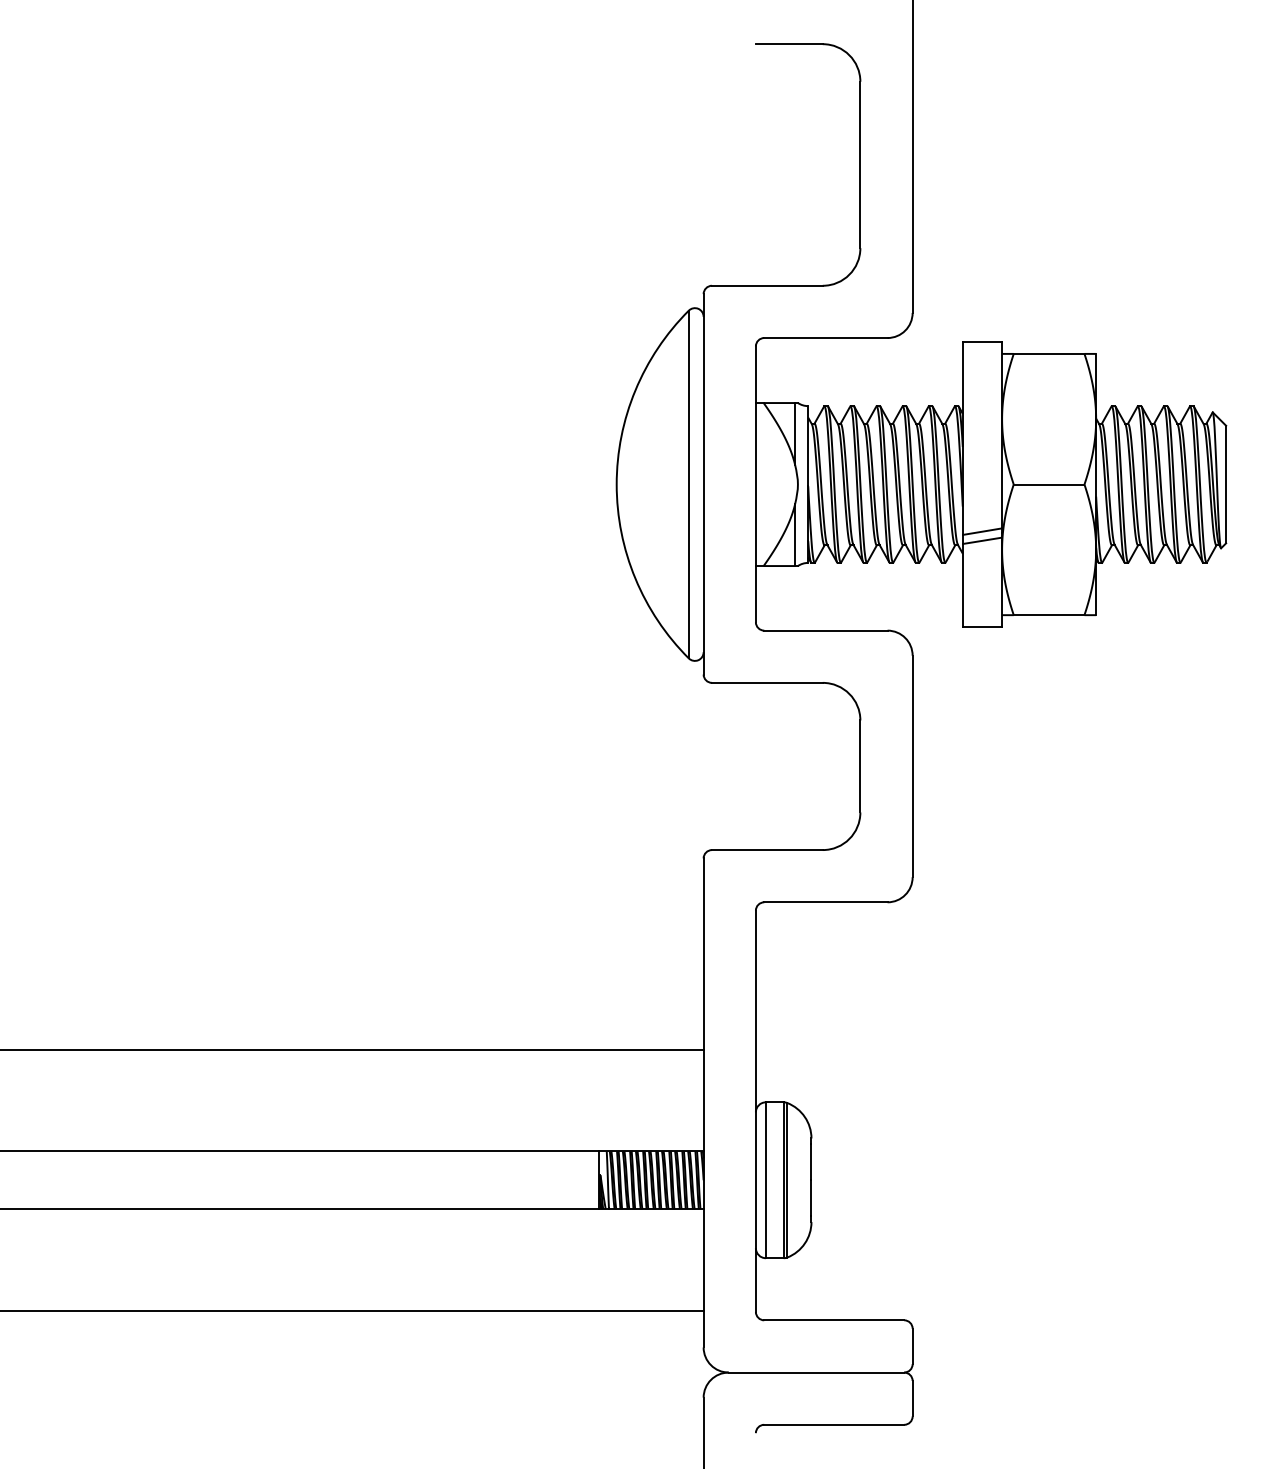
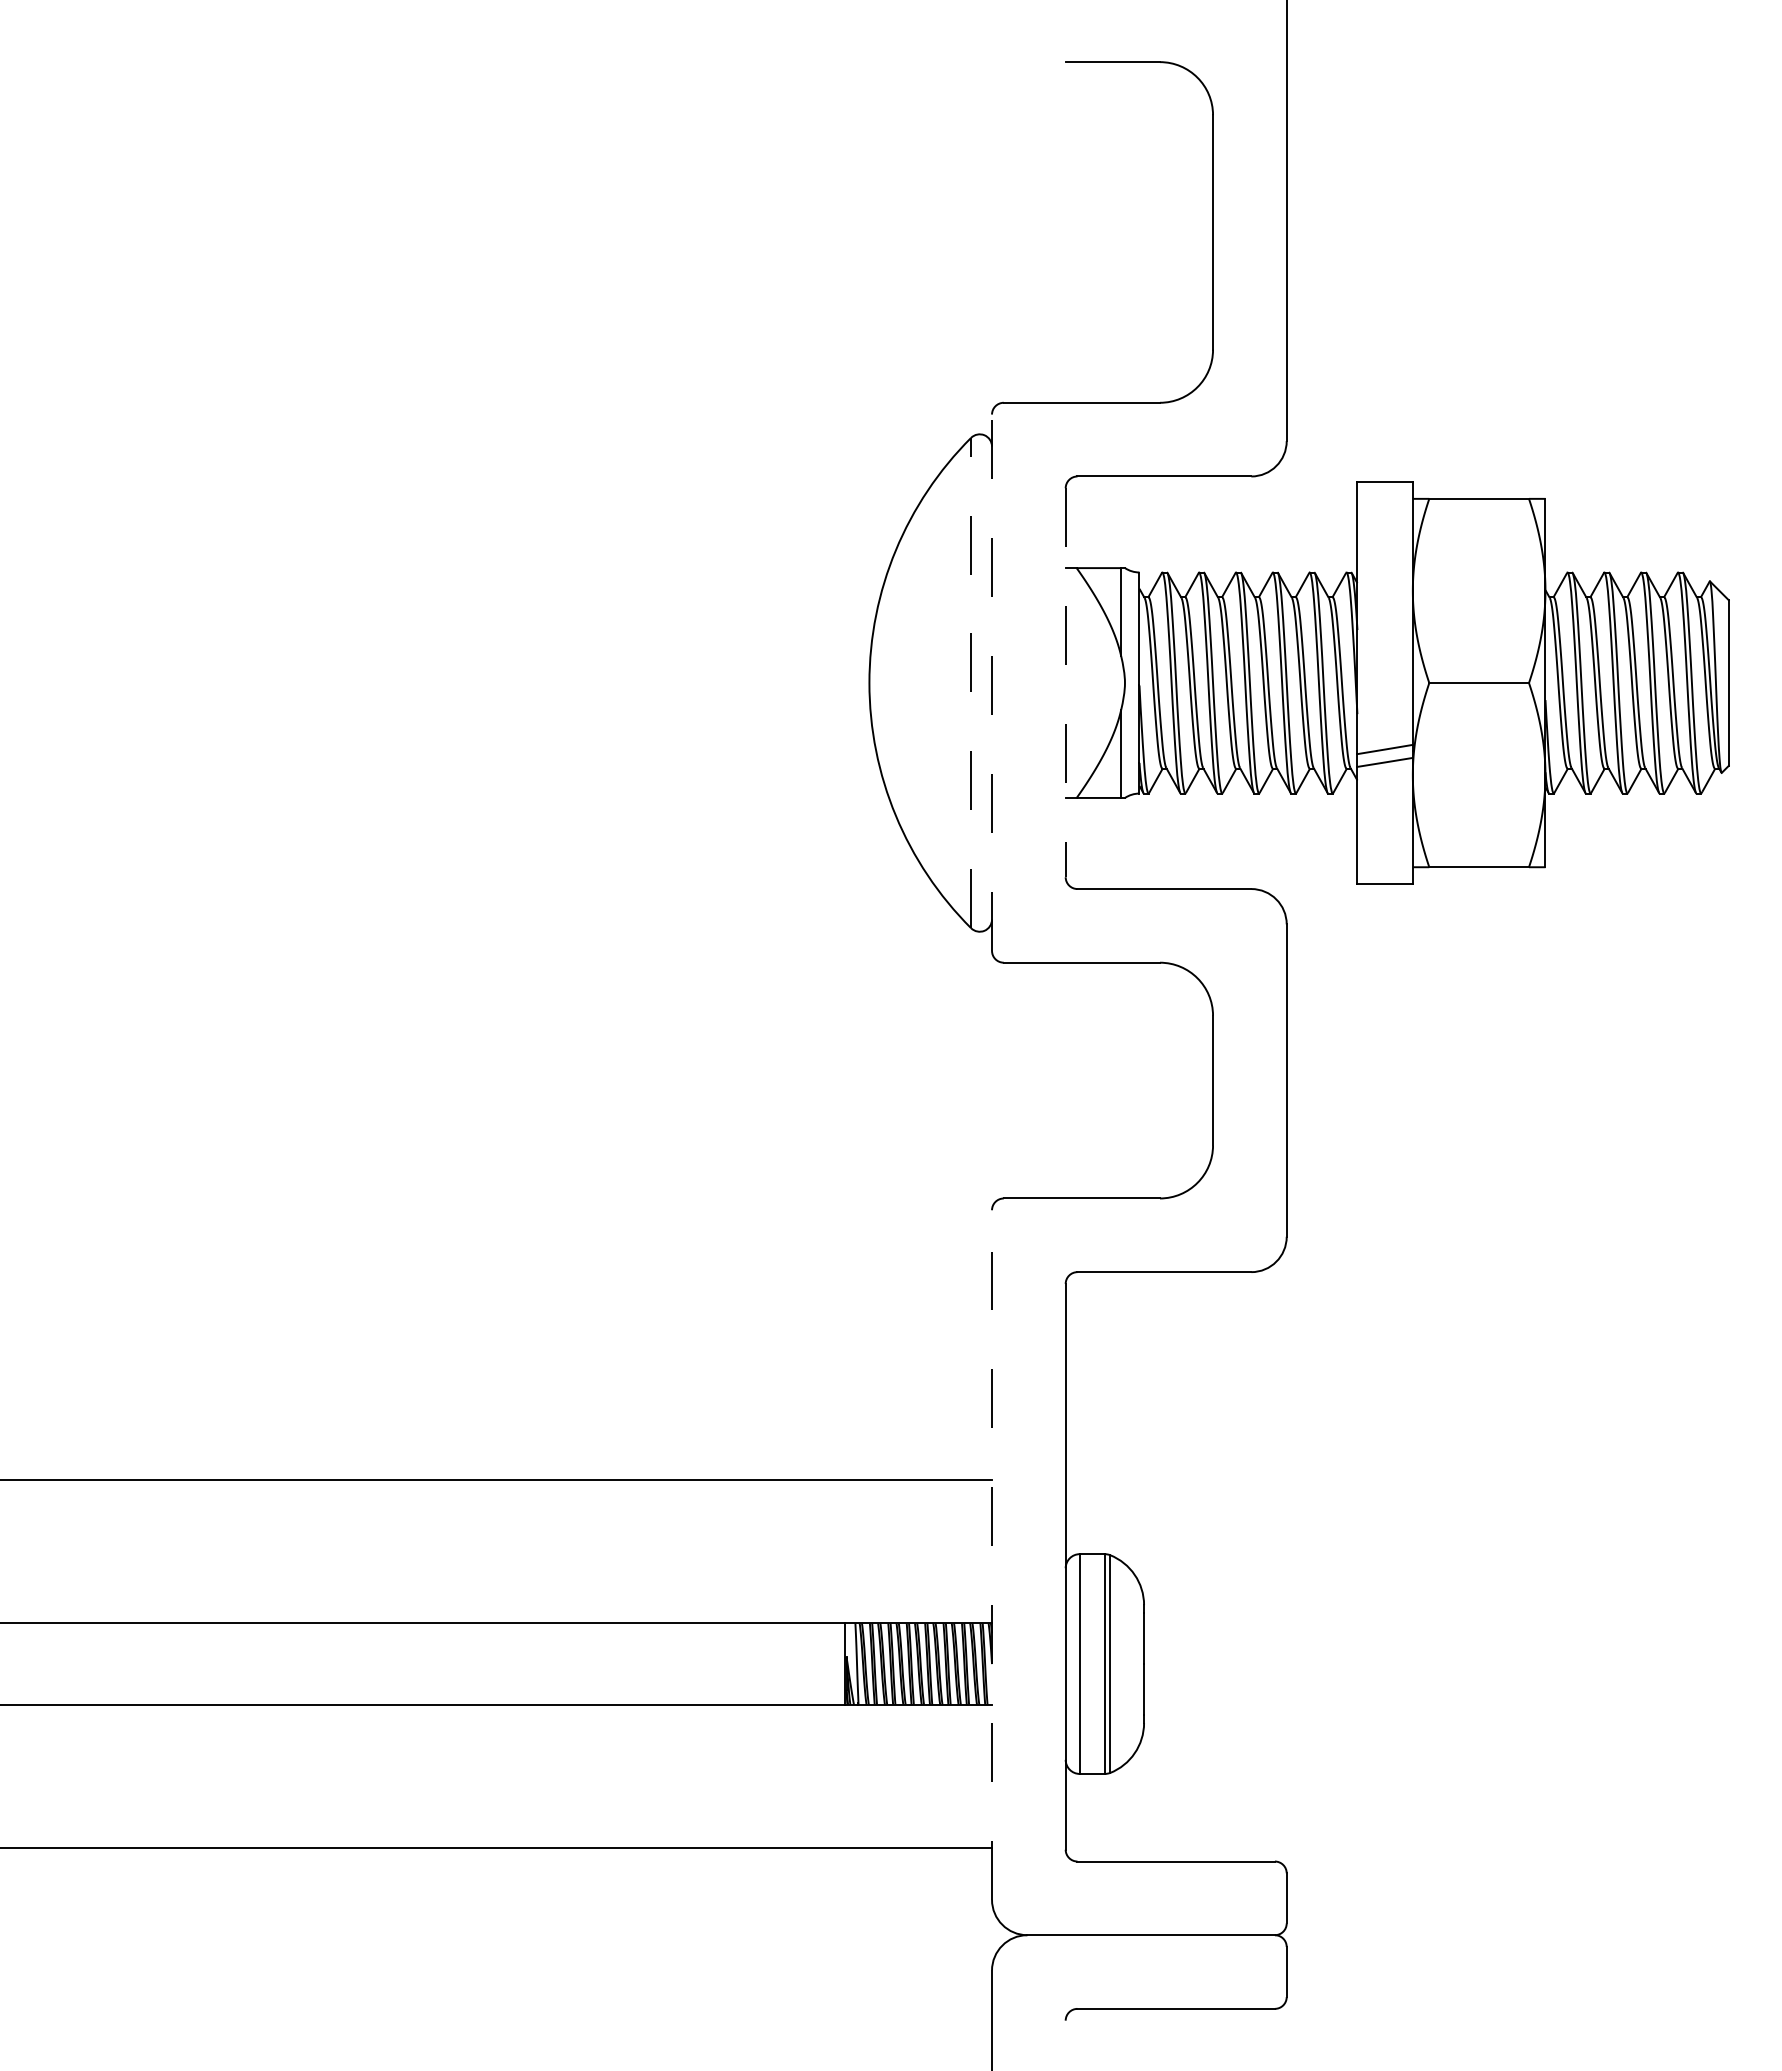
line: (689, 484) -> (971, 682), solid -> dashed
line: (703, 484) -> (992, 682), solid -> dashed
line: (755, 484) -> (1065, 683), solid -> dashed
line: (703, 1103) -> (992, 1555), solid -> dashed

